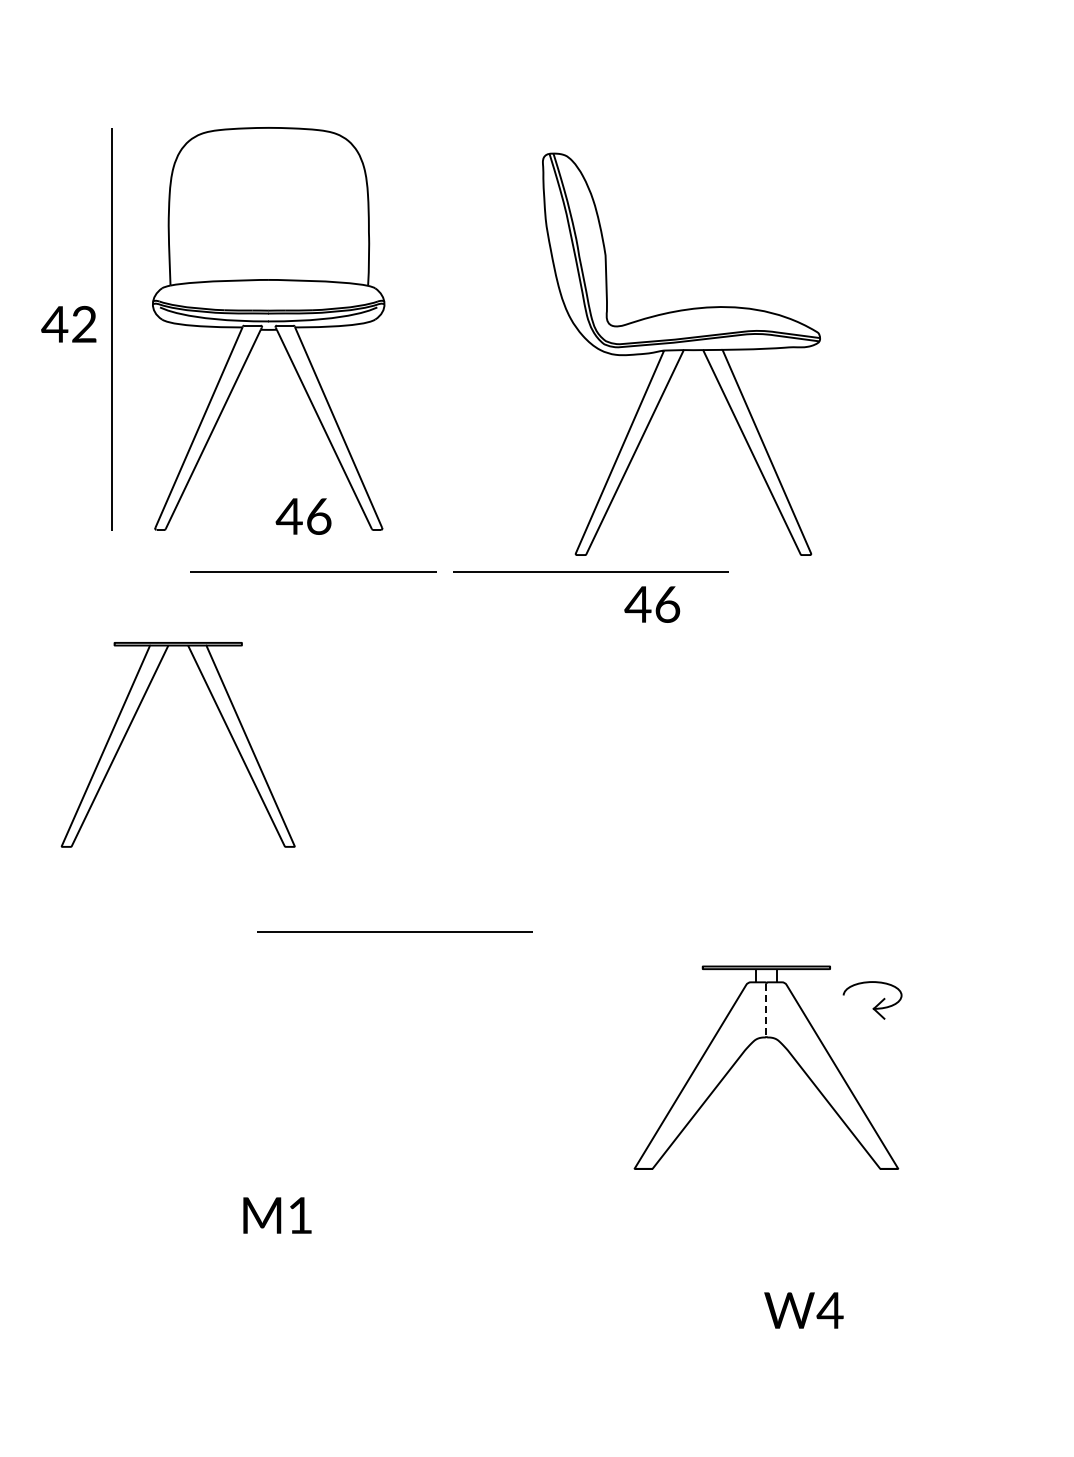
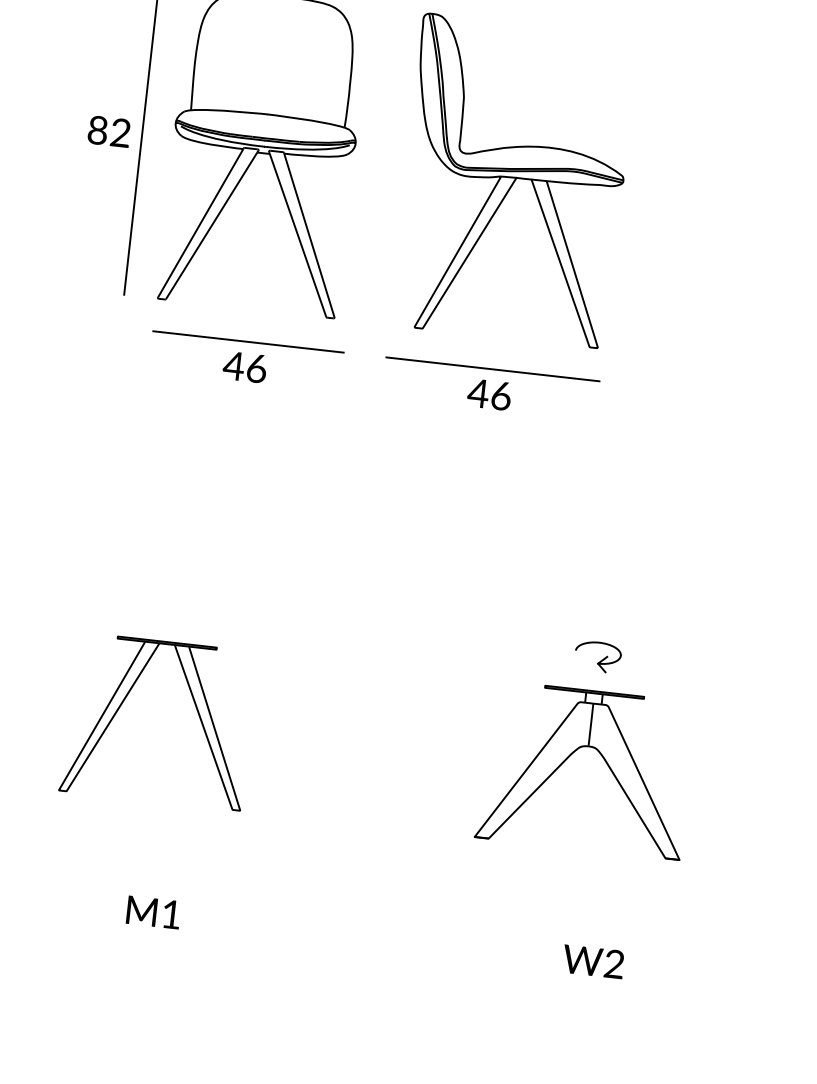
text: (54, 323) -> (97, 129), 42 -> 82
part: (681, 353) -> (514, 180), moved
text: (303, 516) -> (244, 367), moved
line: (313, 571) -> (248, 341), moved
text: (652, 604) -> (489, 394), moved
part: (132, 722) -> (124, 699), moved
line: (394, 931) -> (308, 631), removed
part: (872, 1000) -> (597, 657), moved
line: (766, 1010) -> (590, 725), dashed -> solid
text: (277, 1215) -> (153, 912), moved
text: (829, 1310) -> (613, 964), W4 -> W2

